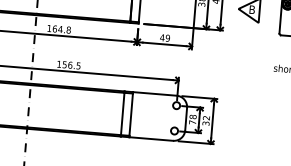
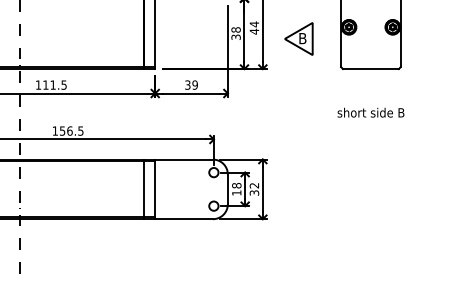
text: (61, 29) -> (54, 84), 164.8 -> 111.5
text: (162, 37) -> (187, 84), 49 -> 39
text: (192, 122) -> (236, 192), 78 -> 18

